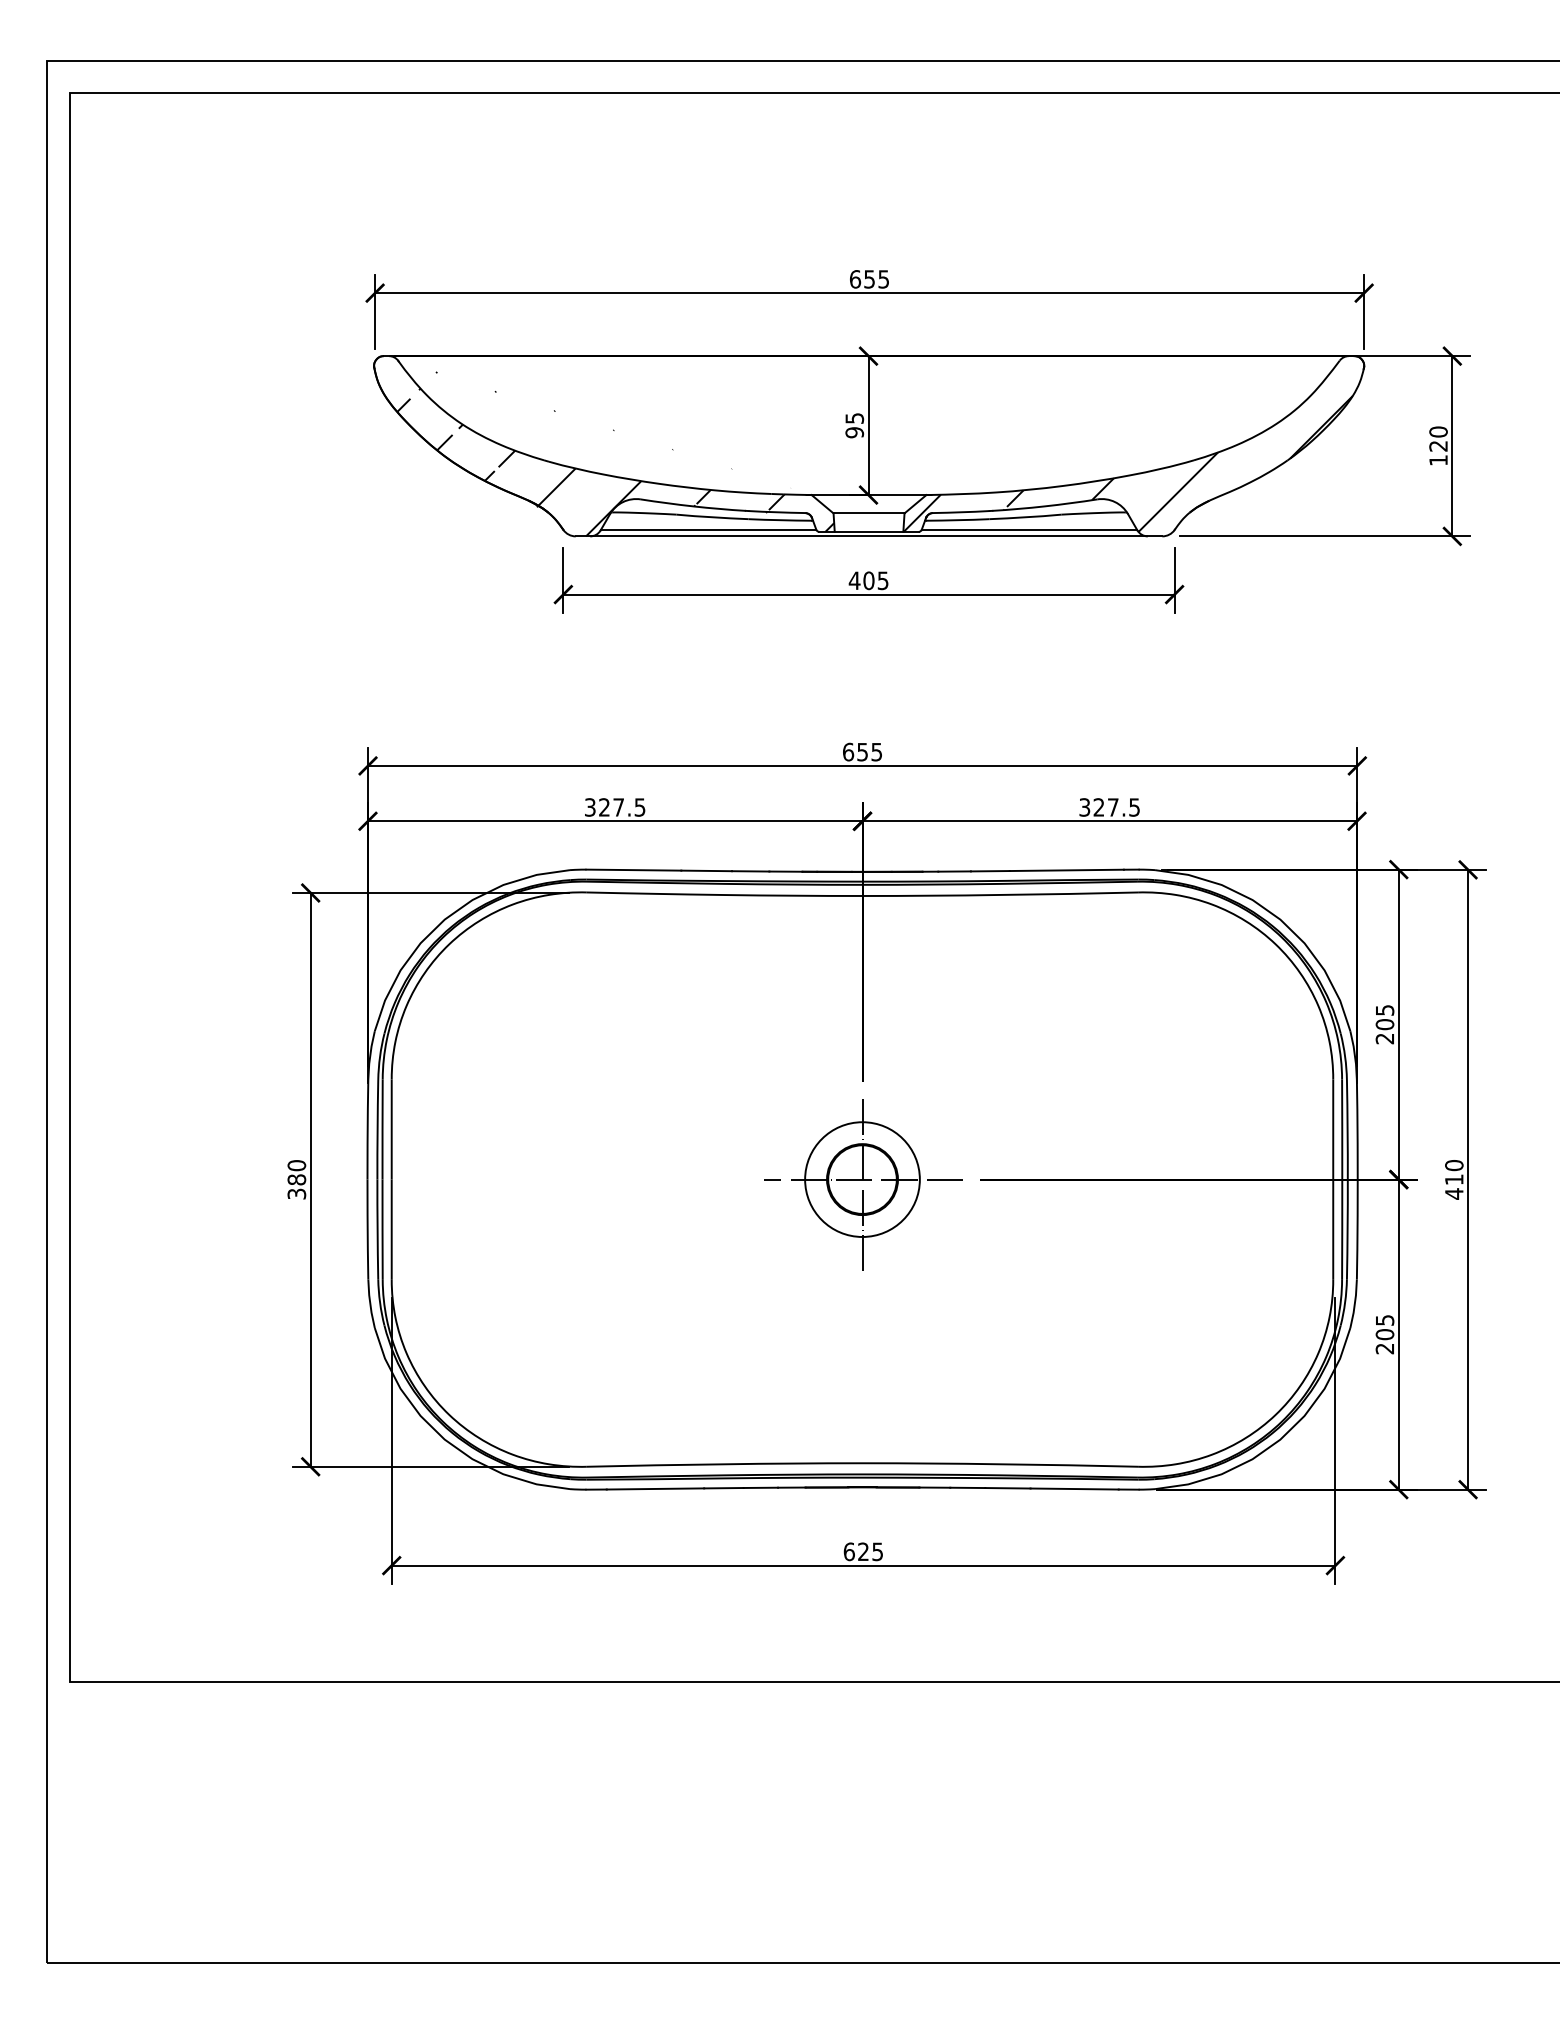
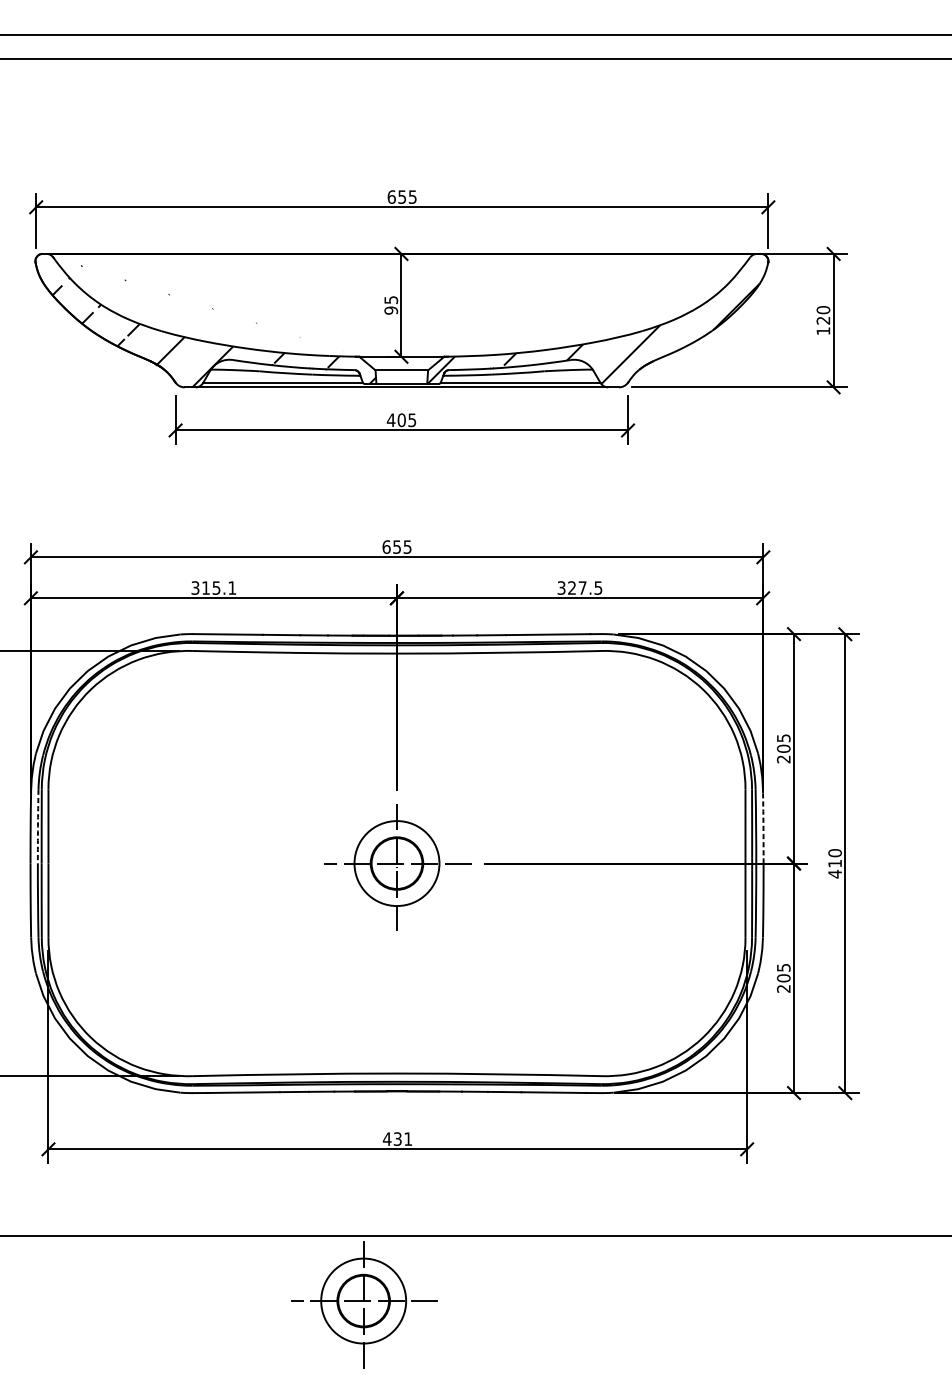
text: (622, 807) -> (219, 588), 327.5 -> 315.1
arc: (377, 1129) -> (37, 826), solid -> dashed
line: (1357, 1129) -> (763, 826), solid -> dashed
text: (862, 1551) -> (396, 1138), 625 -> 431
part: (818, 1775) -> (364, 1304), added

